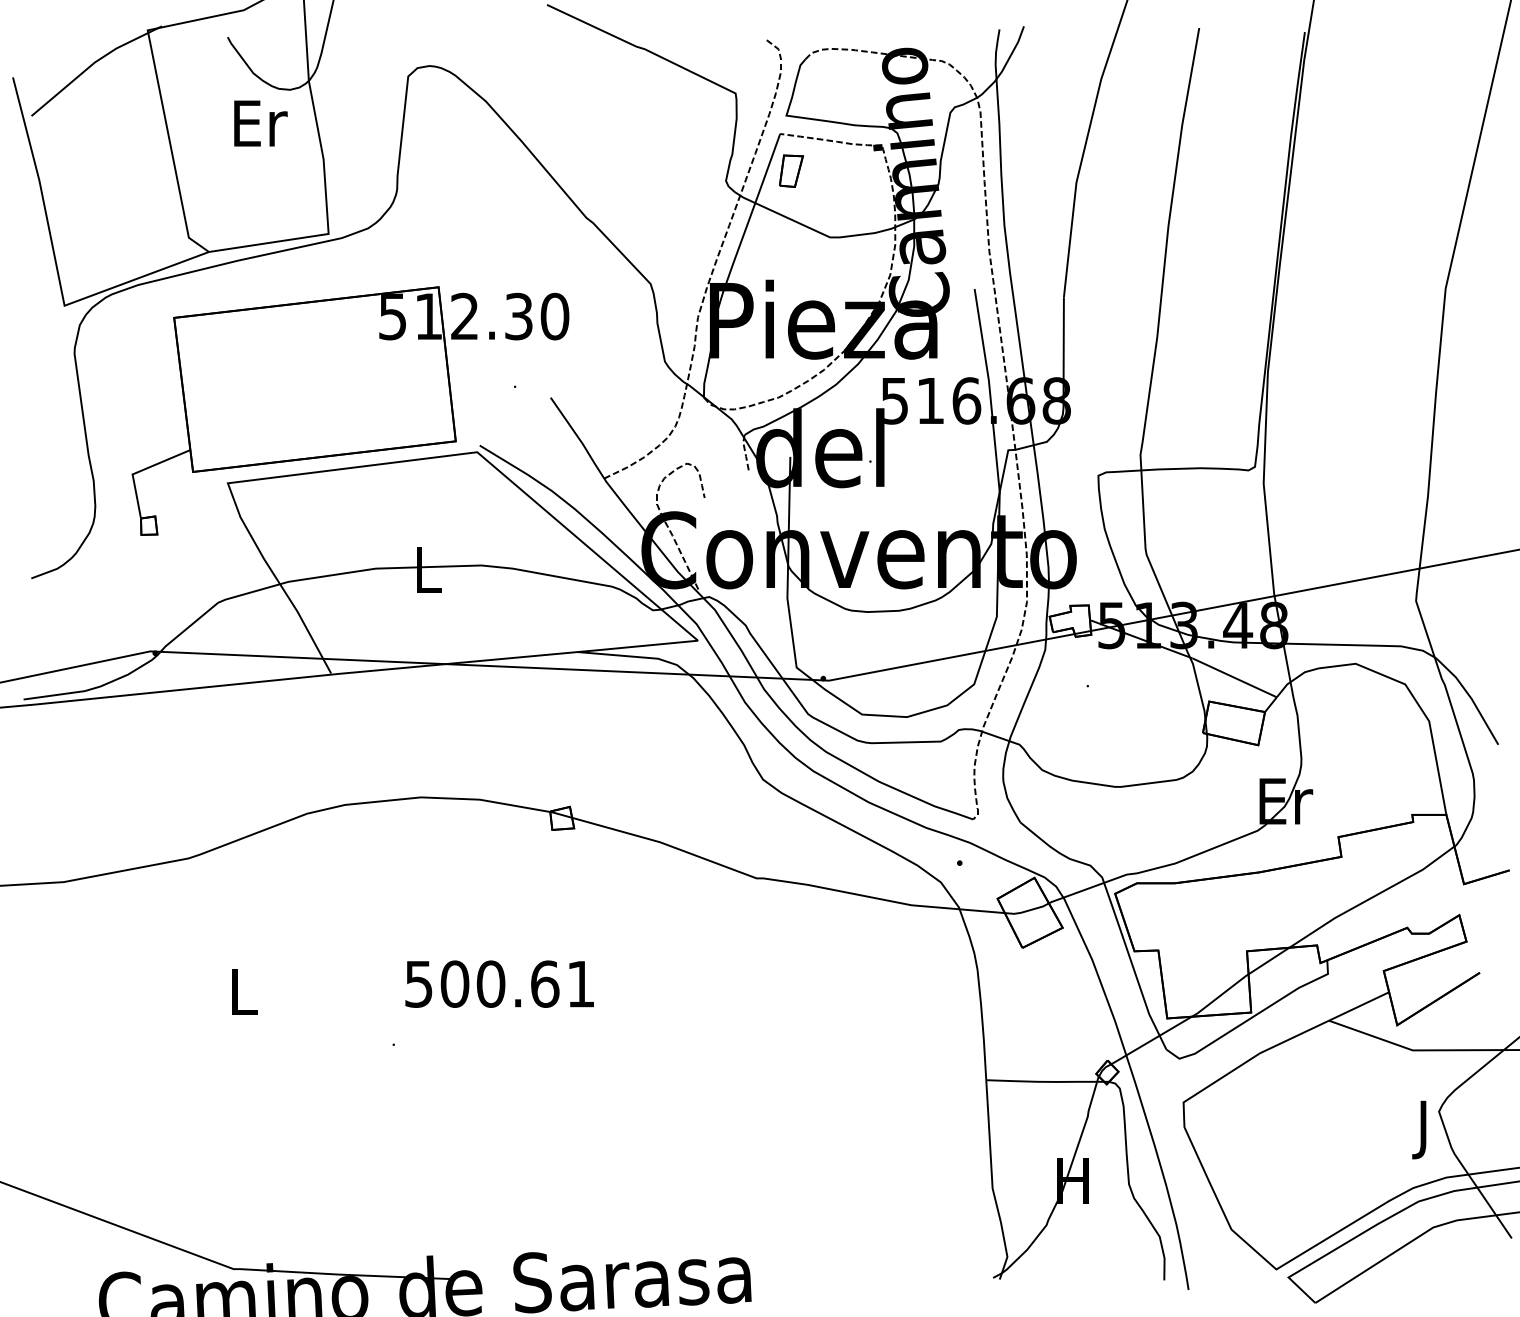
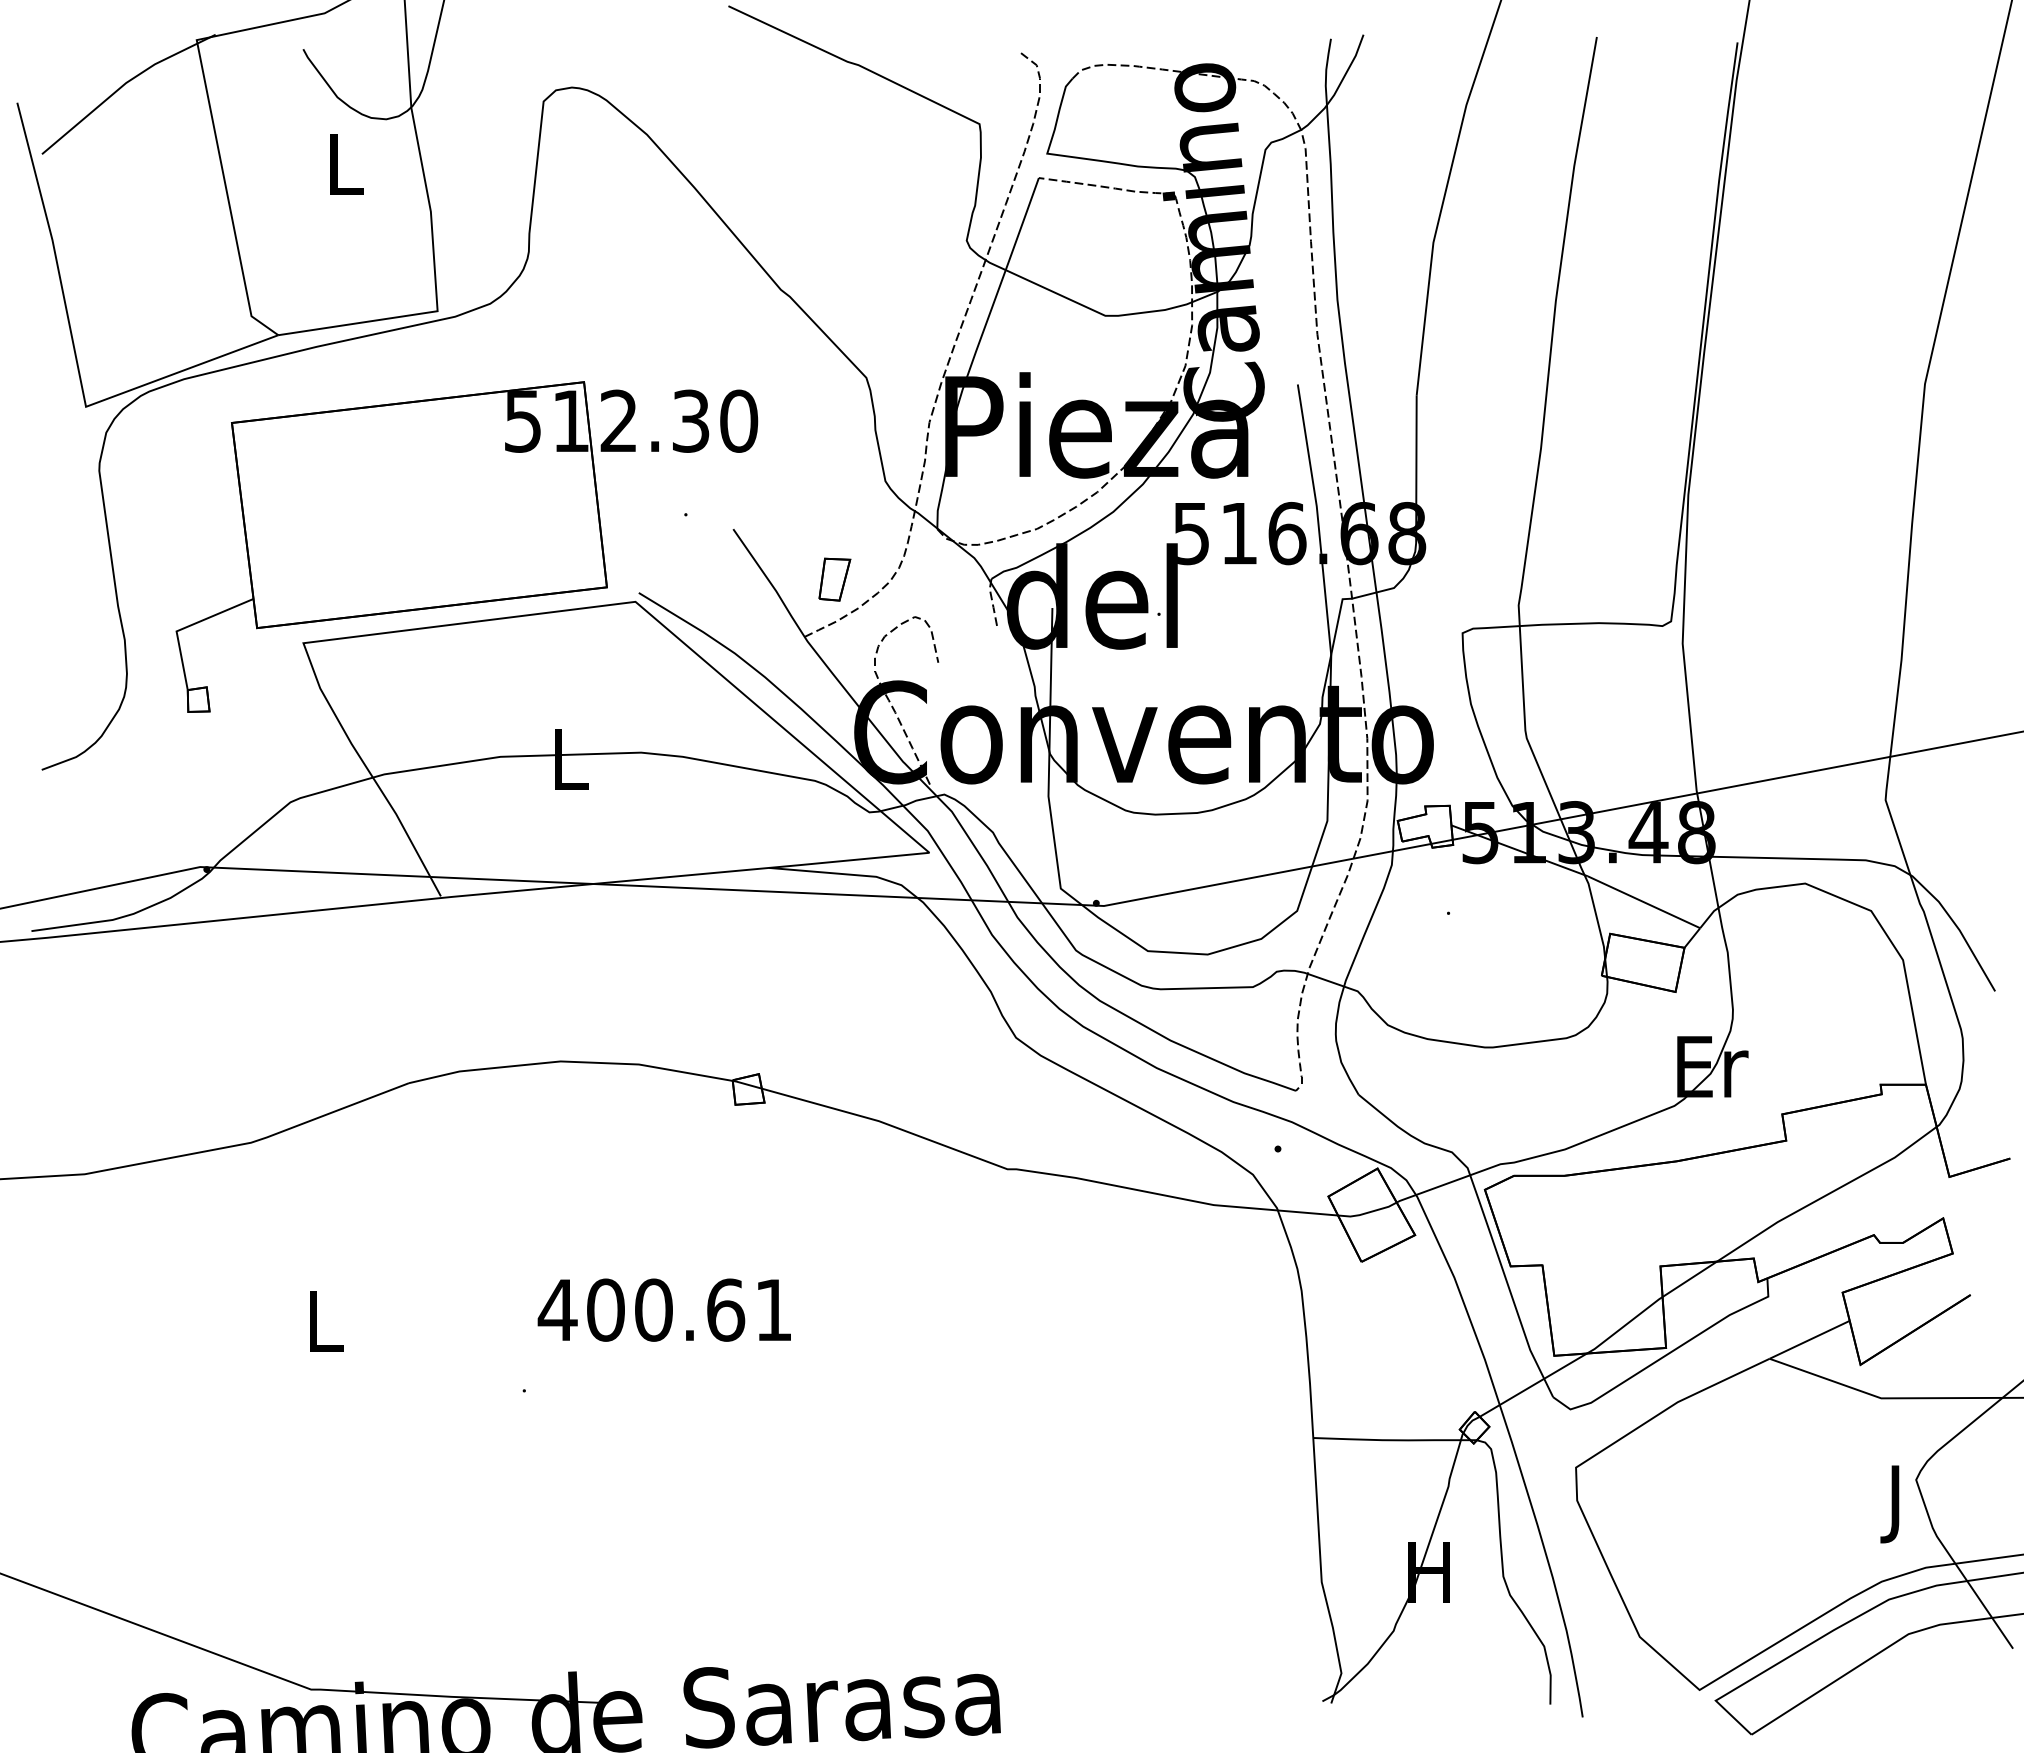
text: (260, 123) -> (347, 163), Er -> L
part: (791, 171) -> (834, 579), moved
text: (418, 984) -> (557, 1310), 500.61 -> 400.61

